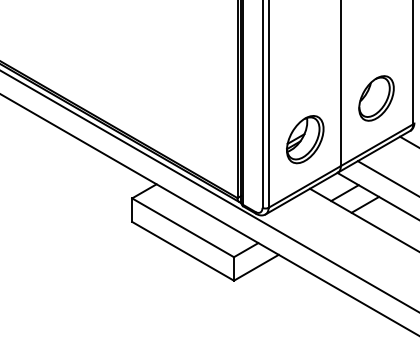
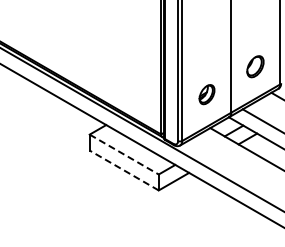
part: (376, 97) -> (255, 66), size x0.7
part: (304, 139) -> (206, 94), size x0.6
line: (183, 227) -> (124, 154), solid -> dashed
line: (183, 251) -> (124, 170), solid -> dashed

